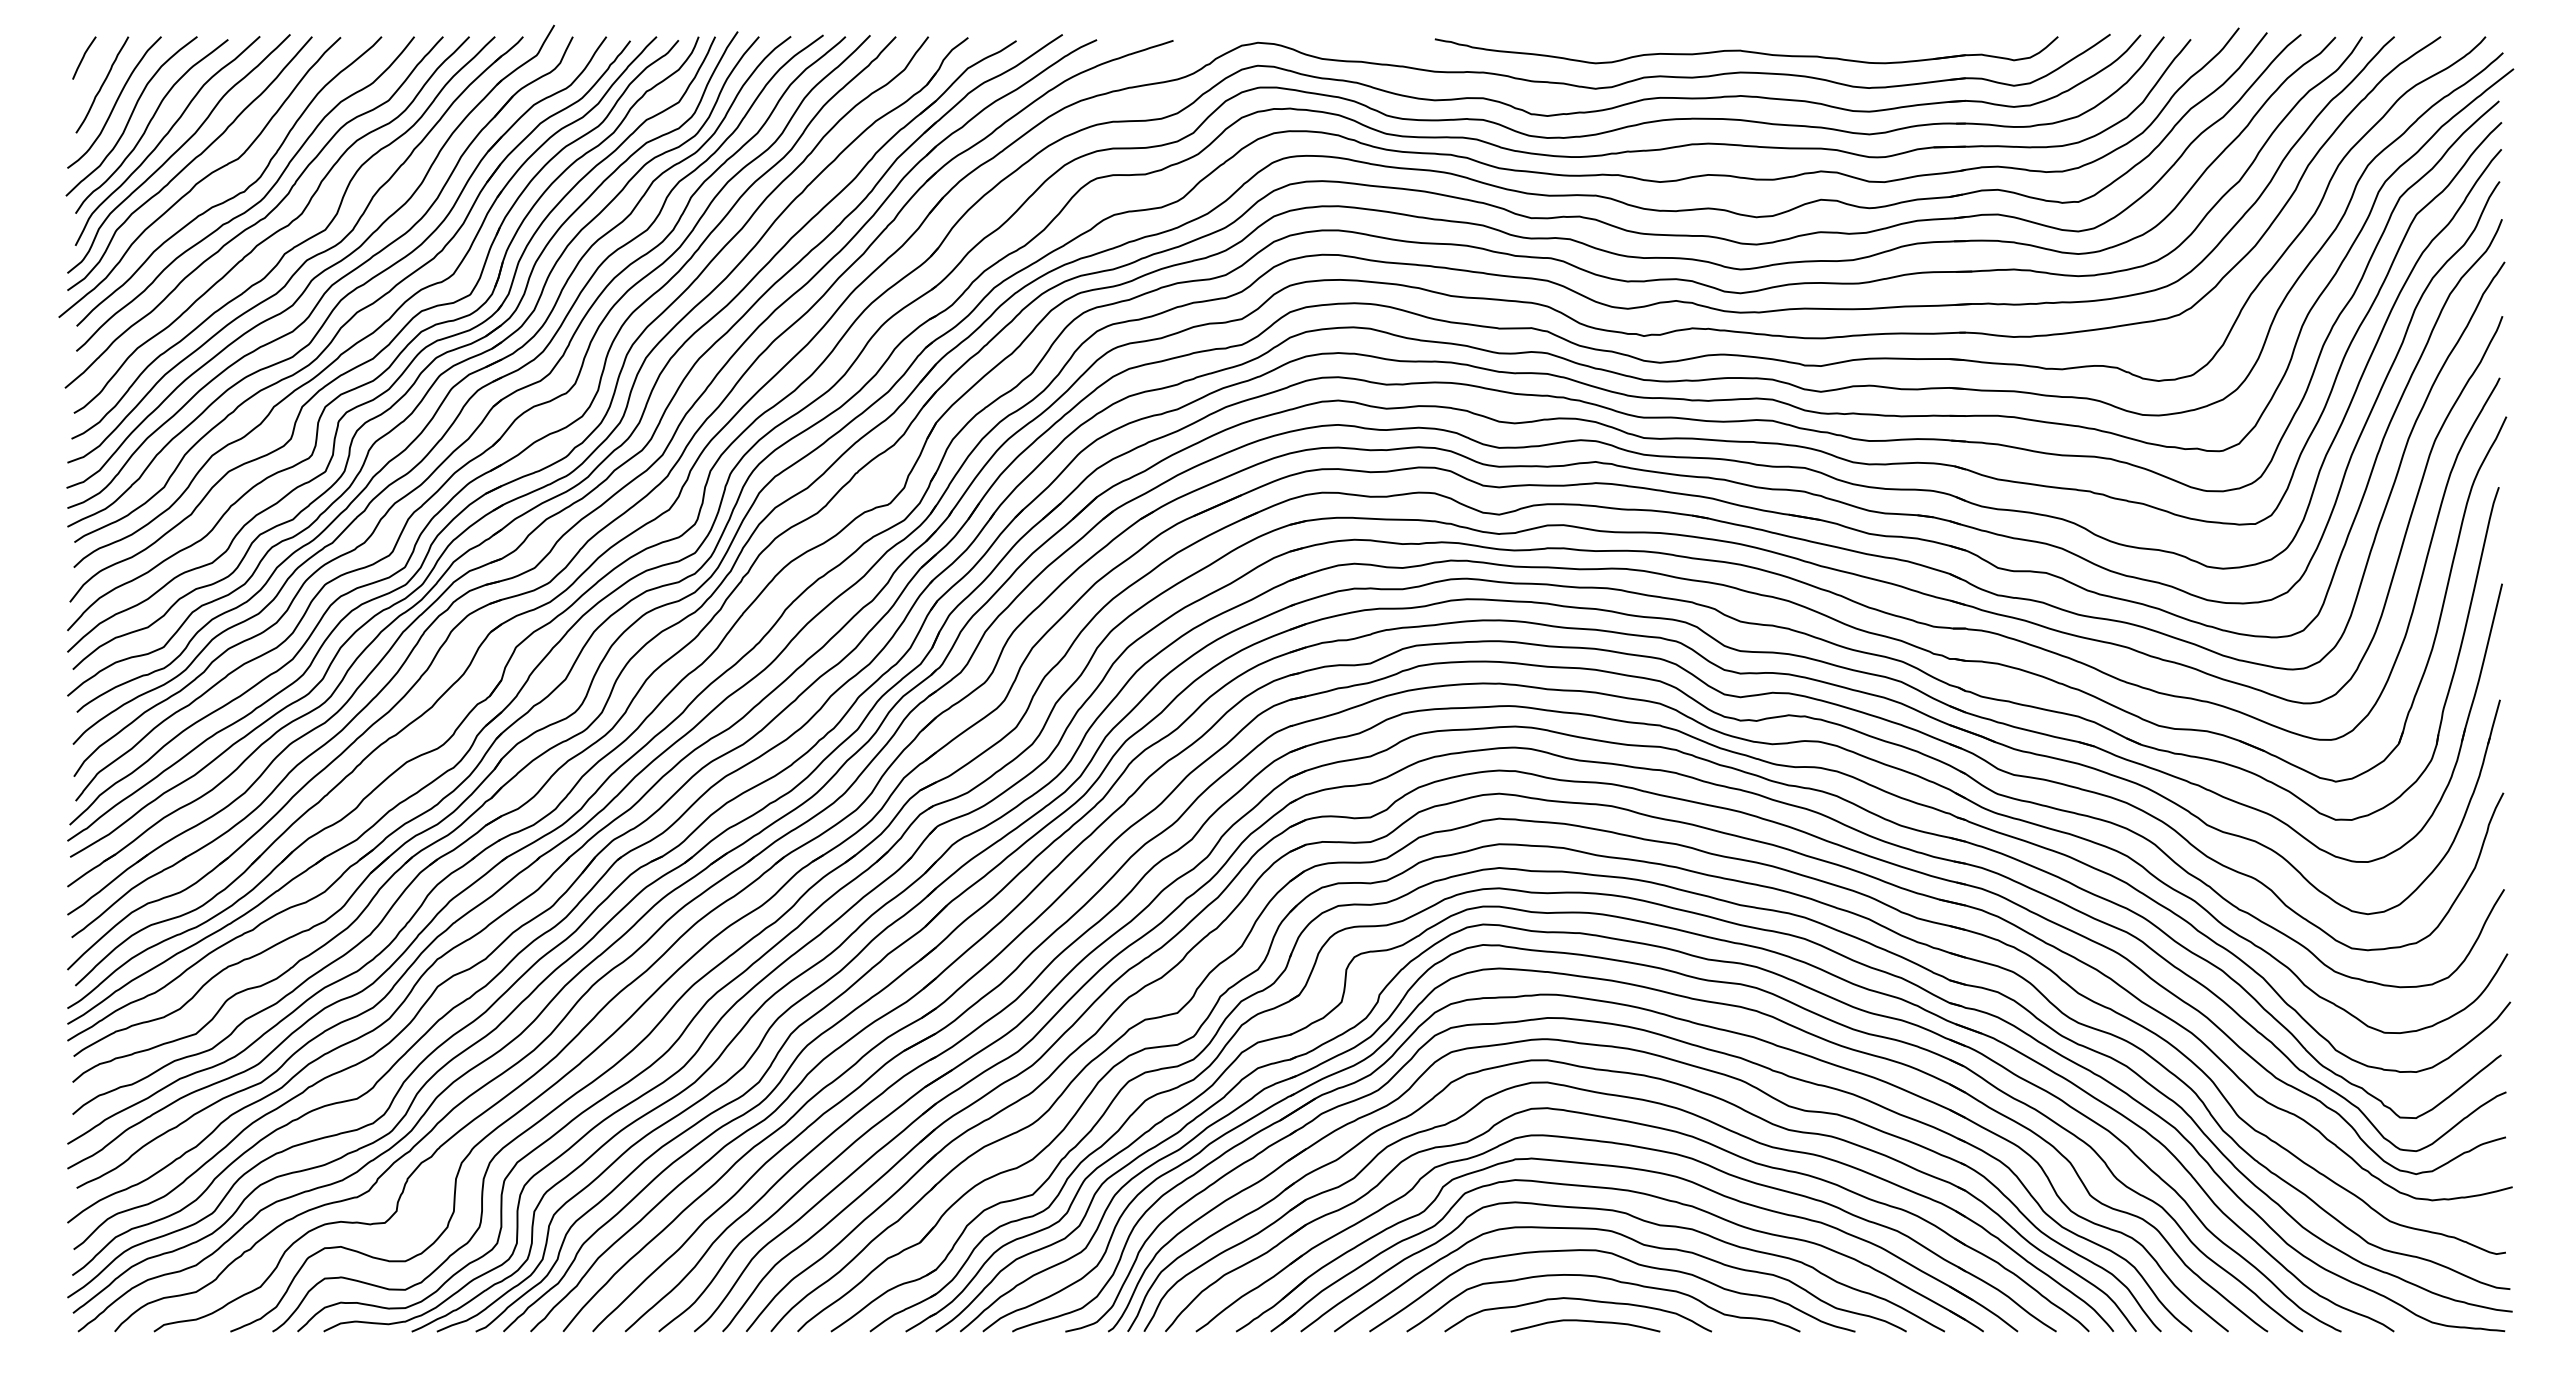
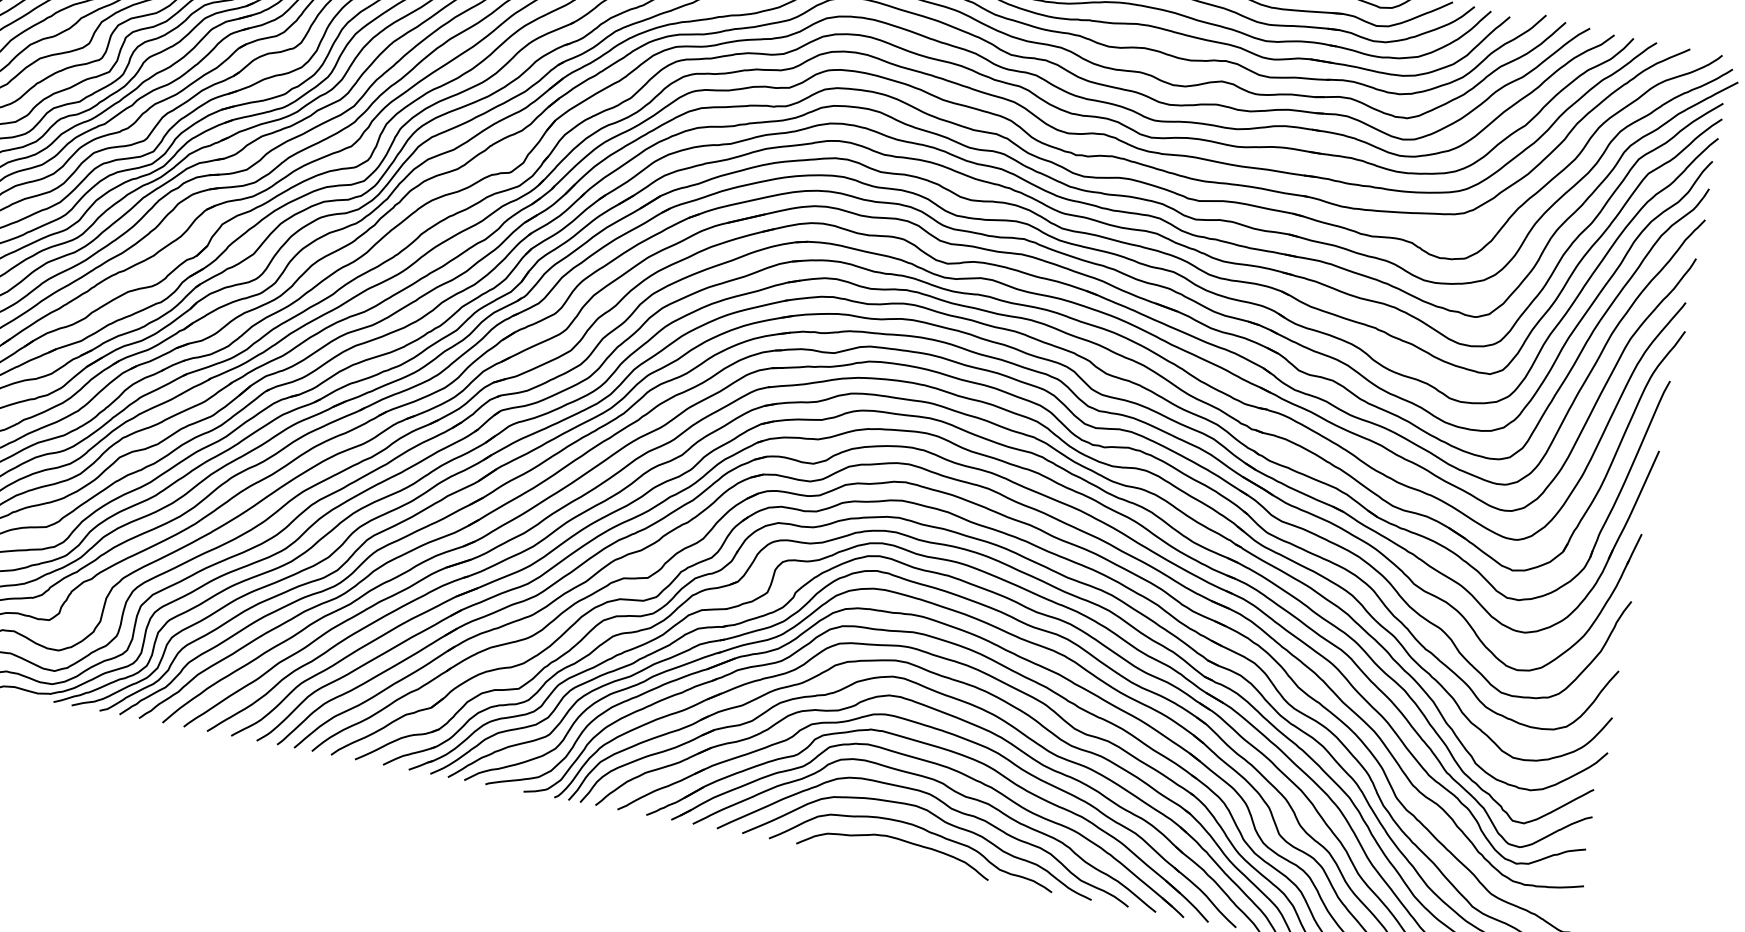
curve: (1585, 1321) -> (898, 855), removed

